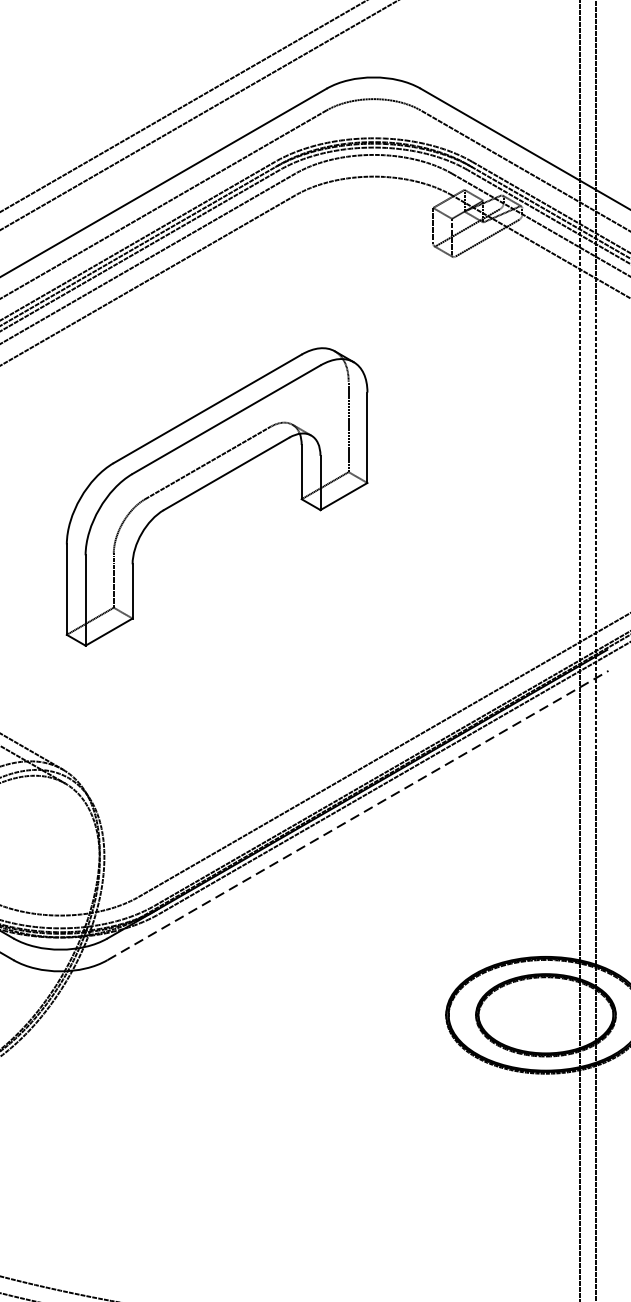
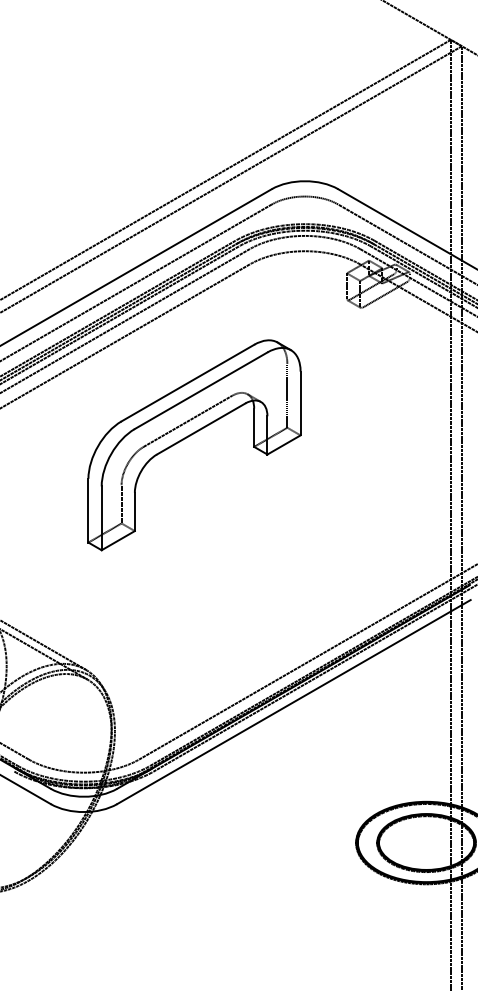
part: (211, 484) -> (190, 436), moved
line: (358, 814) -> (294, 701), dashed -> solid

